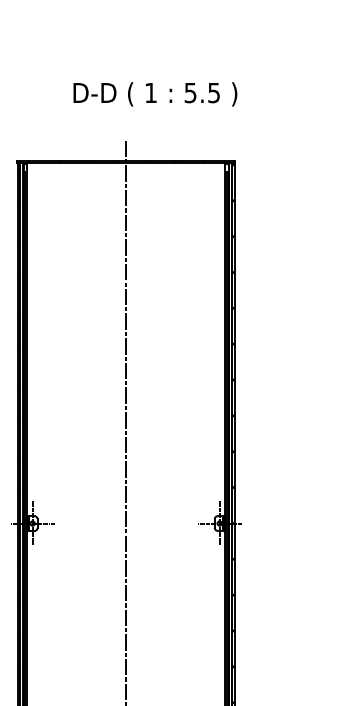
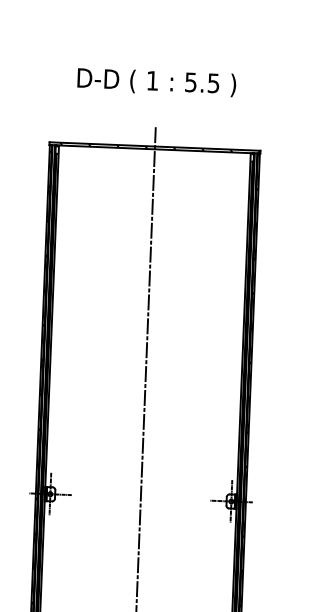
text: (155, 94) -> (156, 82), moved

